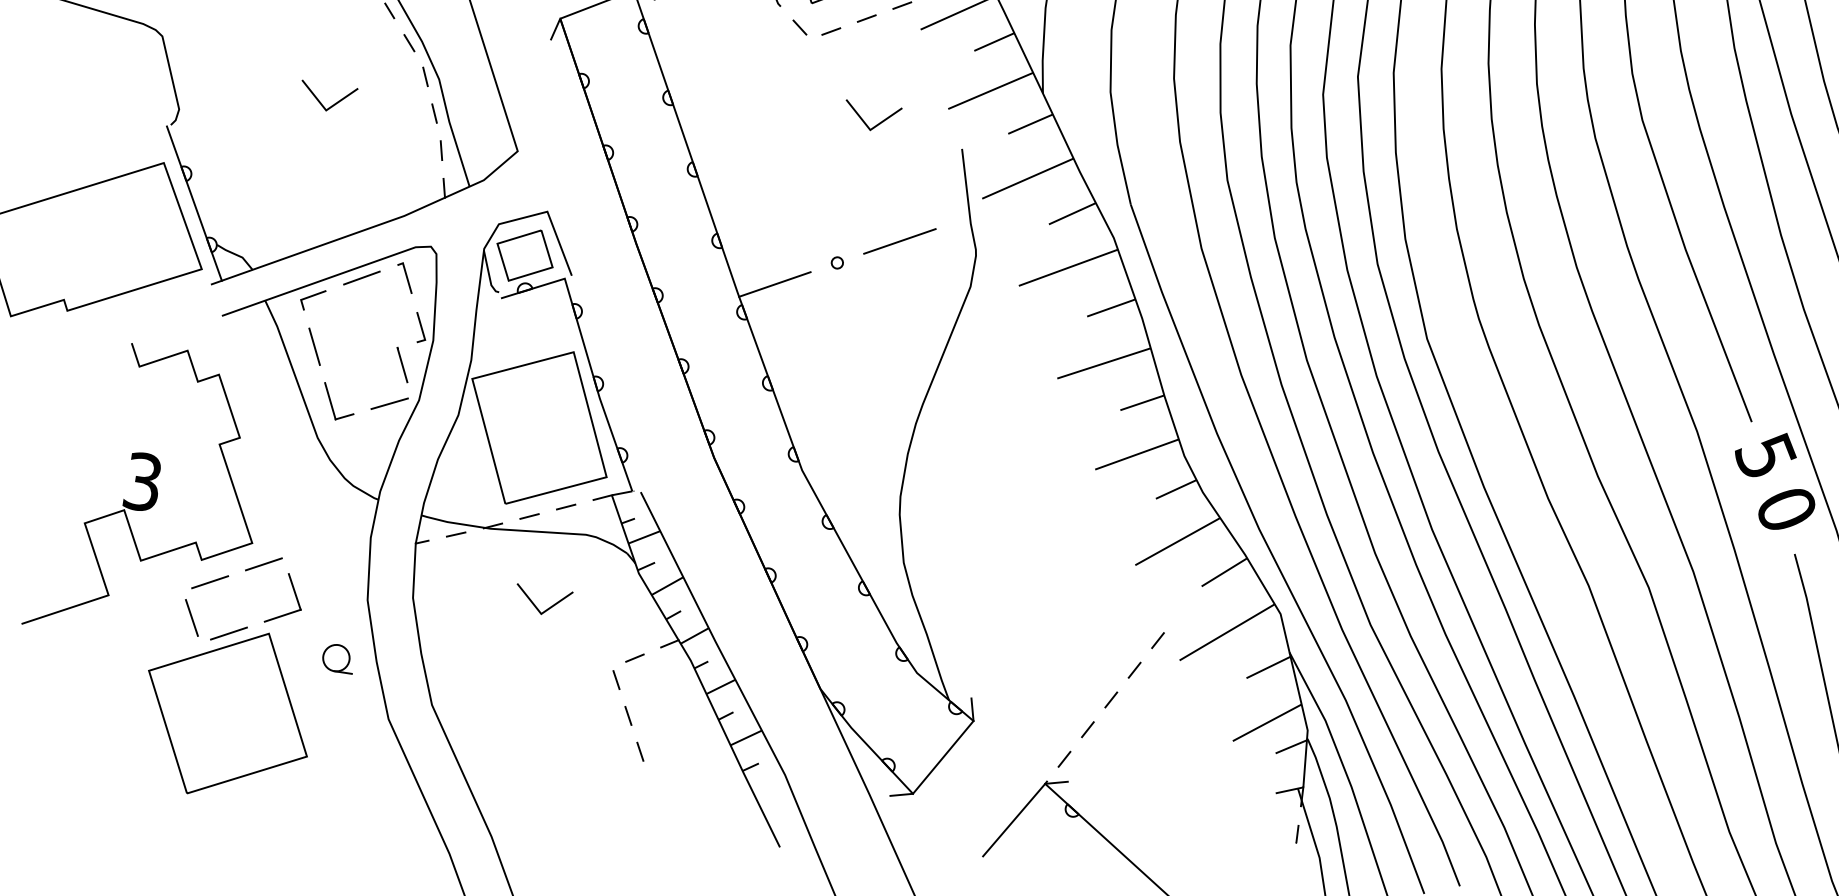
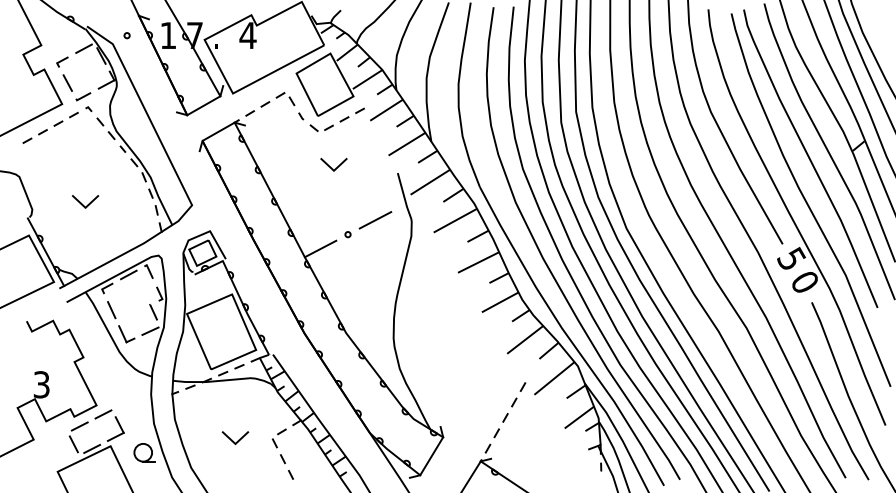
line: (321, 100) -> (82, 203), moved
line: (864, 119) -> (330, 166), moved
line: (536, 603) -> (232, 439), moved
part: (338, 657) -> (144, 452), size x1.43

